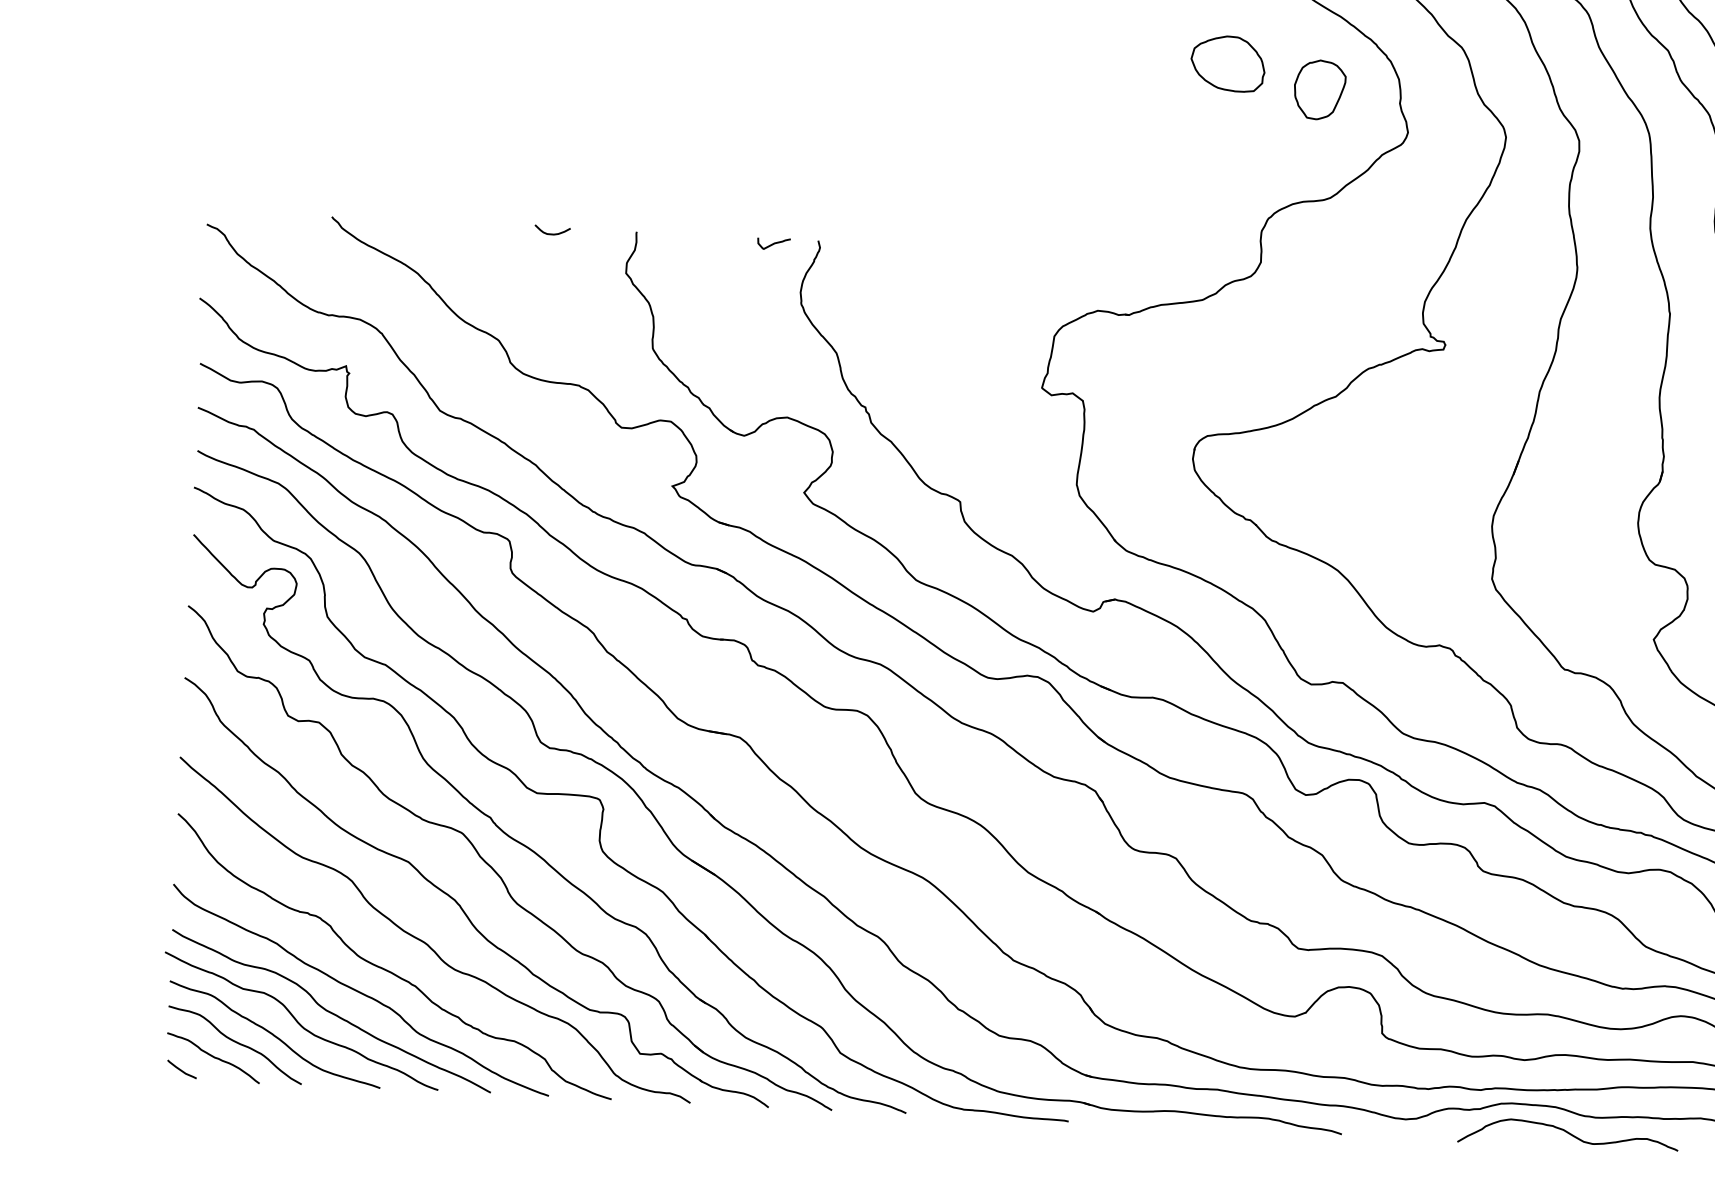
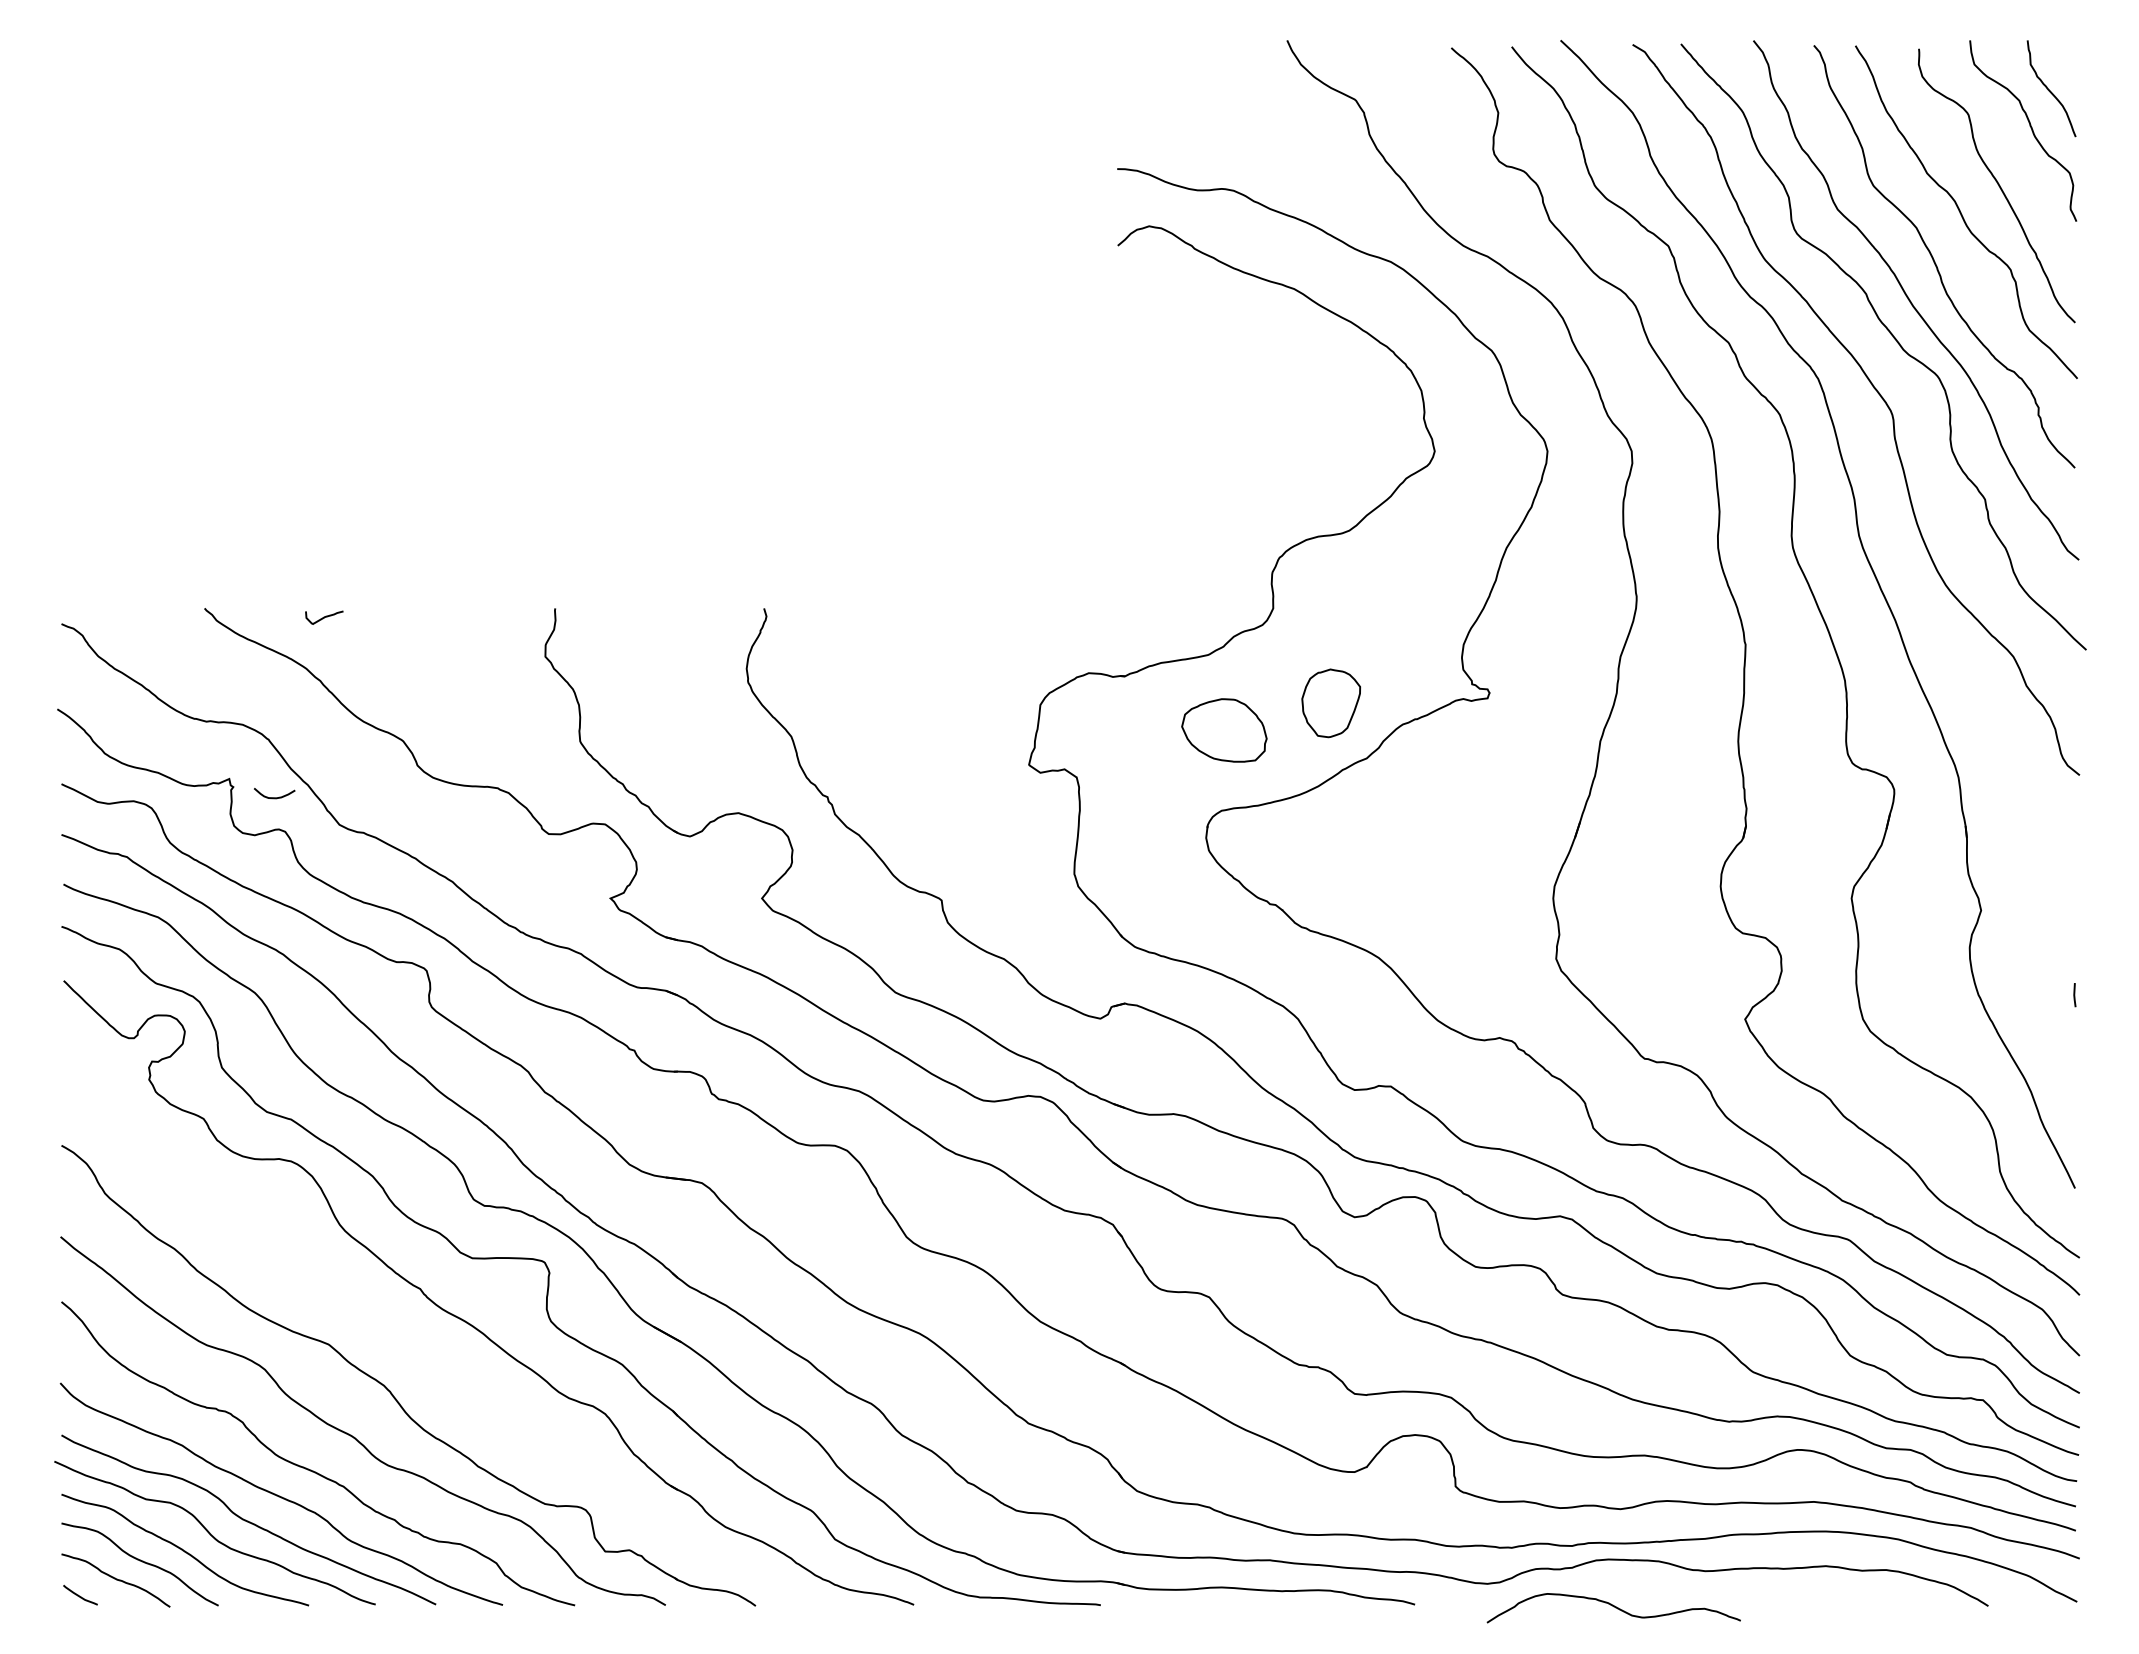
part: (1228, 63) -> (1224, 730), moved
part: (1320, 90) -> (1331, 703), moved
curve: (552, 233) -> (274, 797), moved
curve: (774, 243) -> (324, 617), moved
part: (495, 870) -> (429, 1349), removed
curve: (1568, 1134) -> (1614, 1607), moved

